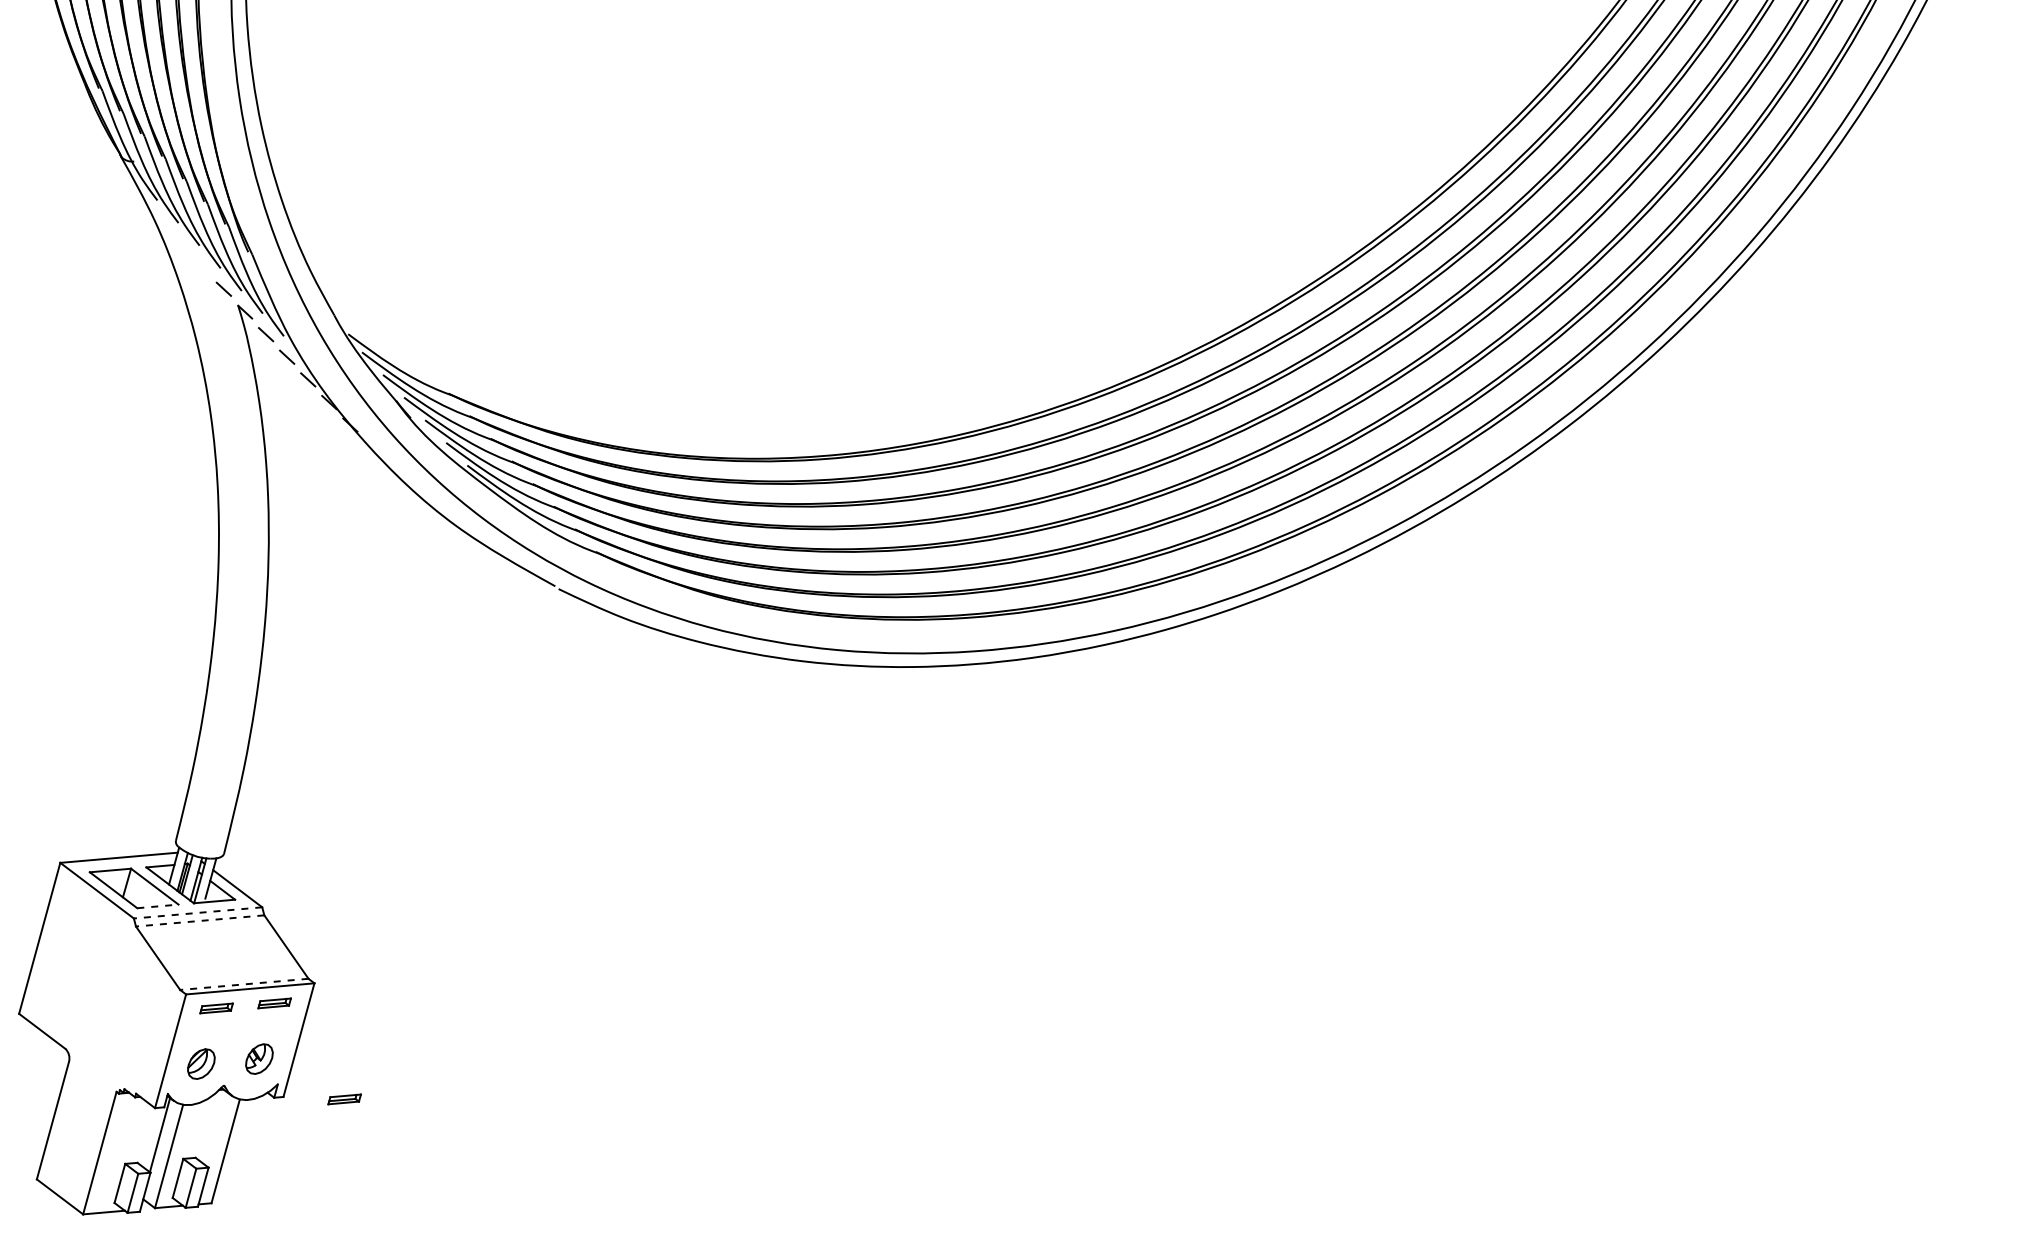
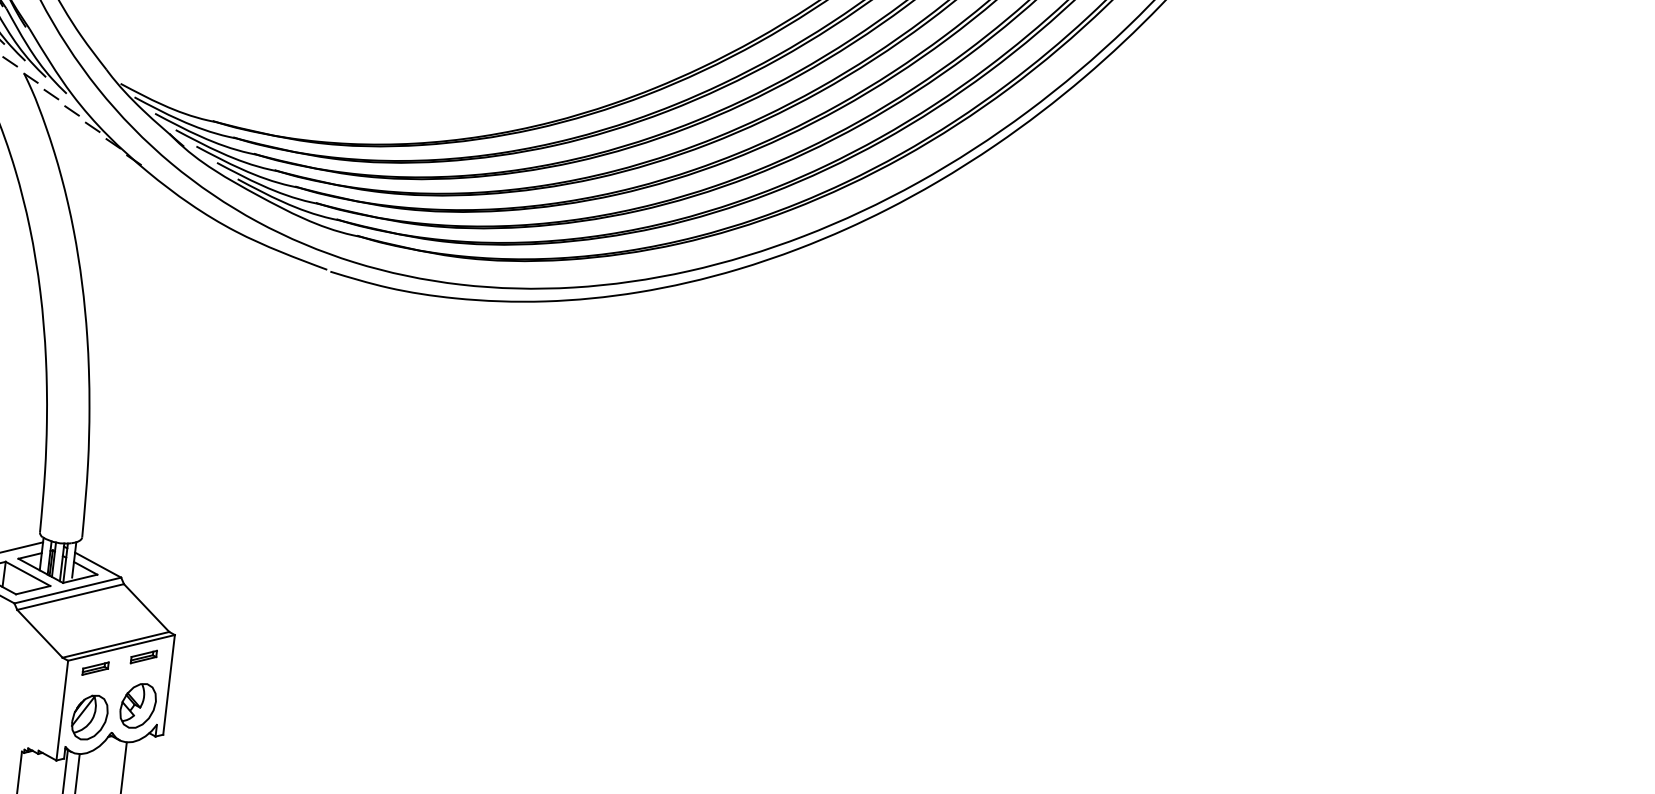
line: (157, 906) -> (32, 590), dashed -> solid
line: (197, 912) -> (67, 590), dashed -> solid
line: (199, 920) -> (70, 596), dashed -> solid
line: (243, 984) -> (115, 645), dashed -> solid
part: (259, 1058) -> (138, 705), size x1.67
part: (201, 1063) -> (89, 716), size x1.67
part: (344, 1099) -> (214, 729), removed

